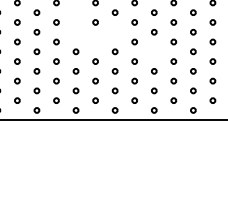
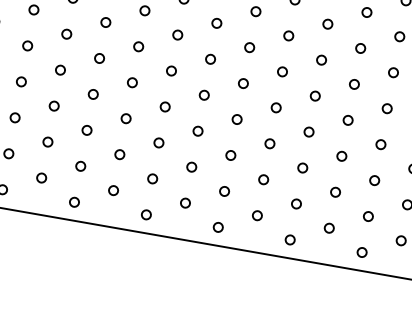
circle: (75, 12) -> (176, 34), added
circle: (75, 32) -> (170, 71), added
circle: (114, 32) -> (242, 83), added
circle: (95, 41) -> (204, 94), added
circle: (154, 51) -> (309, 131), added

